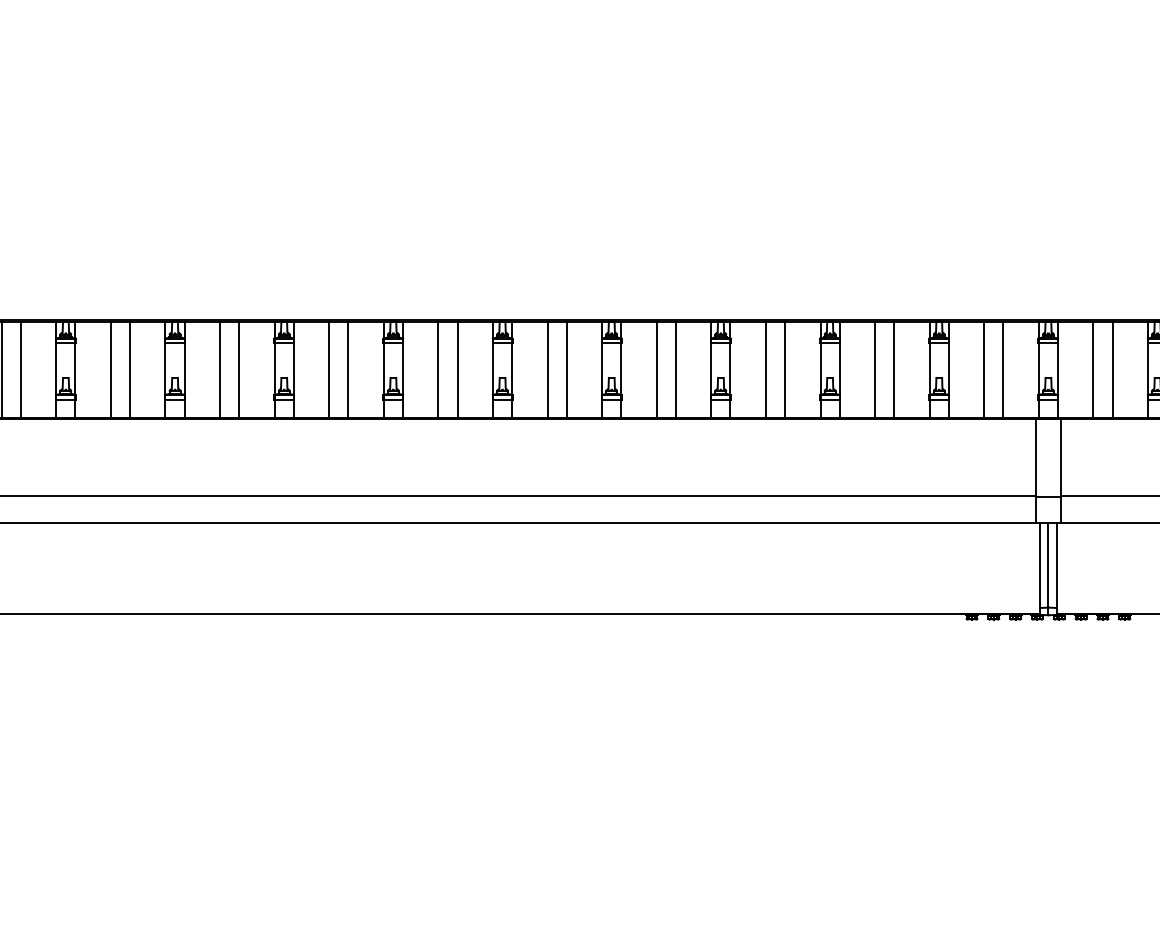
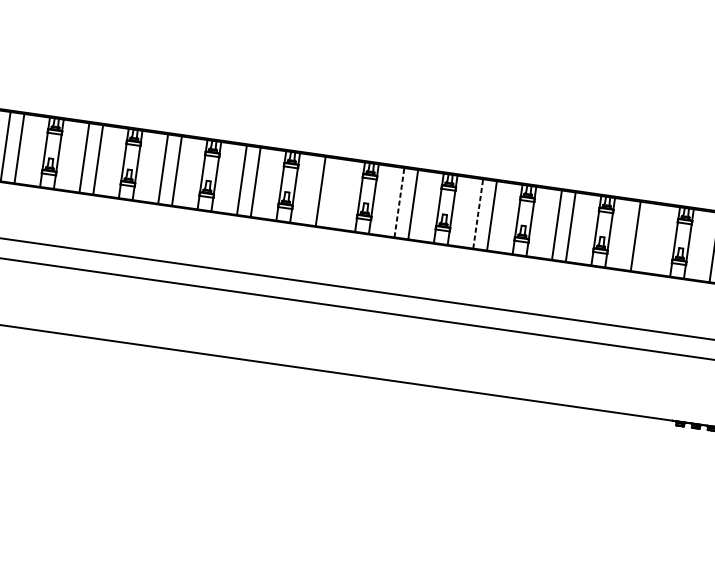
line: (547, 369) -> (399, 202), solid -> dashed
line: (656, 369) -> (478, 213), solid -> dashed
line: (457, 370) -> (334, 193), removed
line: (894, 370) -> (649, 238), removed

